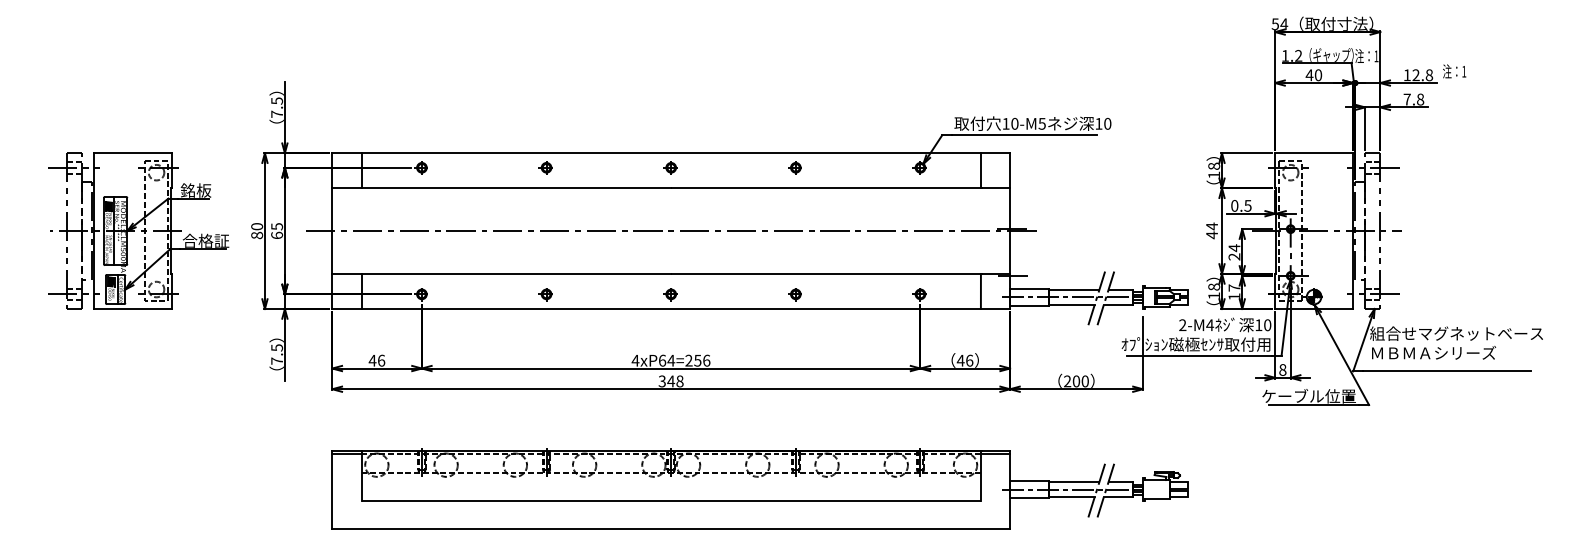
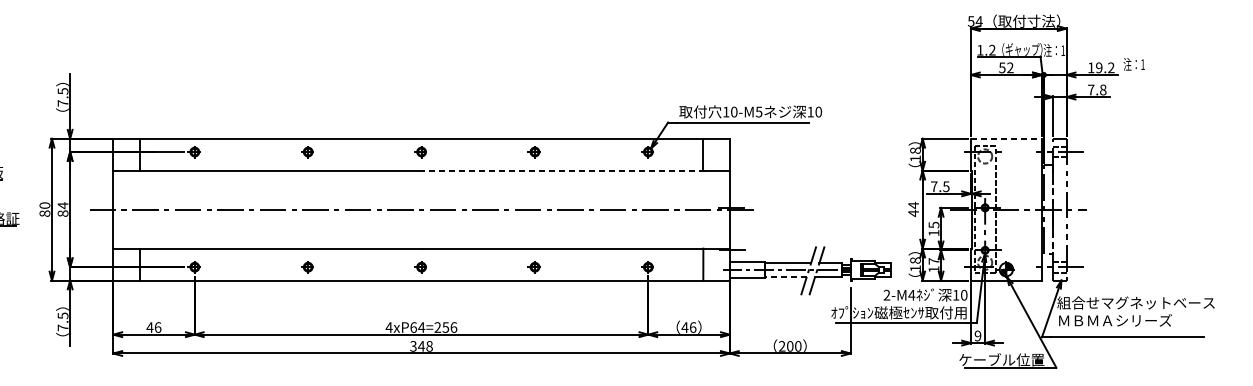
text: (1313, 75) -> (1005, 68), 40 -> 52
text: (1422, 75) -> (1105, 68), 12.8 -> 19.2
line: (1314, 153) -> (1006, 139), solid -> dashed
line: (827, 188) -> (563, 170), solid -> dashed
text: (1234, 205) -> (934, 186), 0.5 -> 7.5
text: (277, 230) -> (63, 209), 65 -> 84
text: (1234, 252) -> (934, 229), 24 -> 15
line: (1071, 304) -> (785, 276), solid -> dashed
text: (1282, 369) -> (977, 335), 8 -> 9

